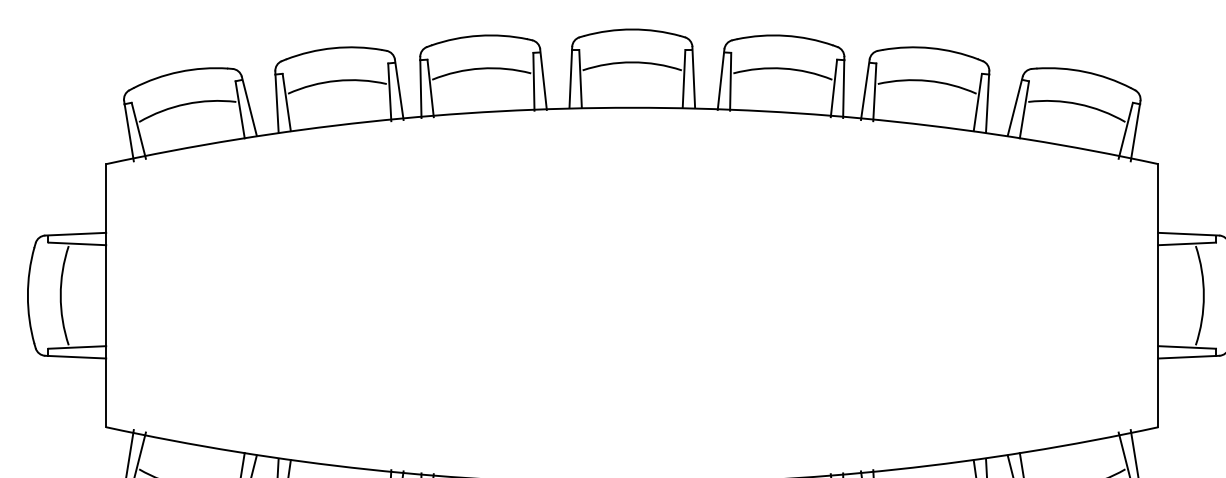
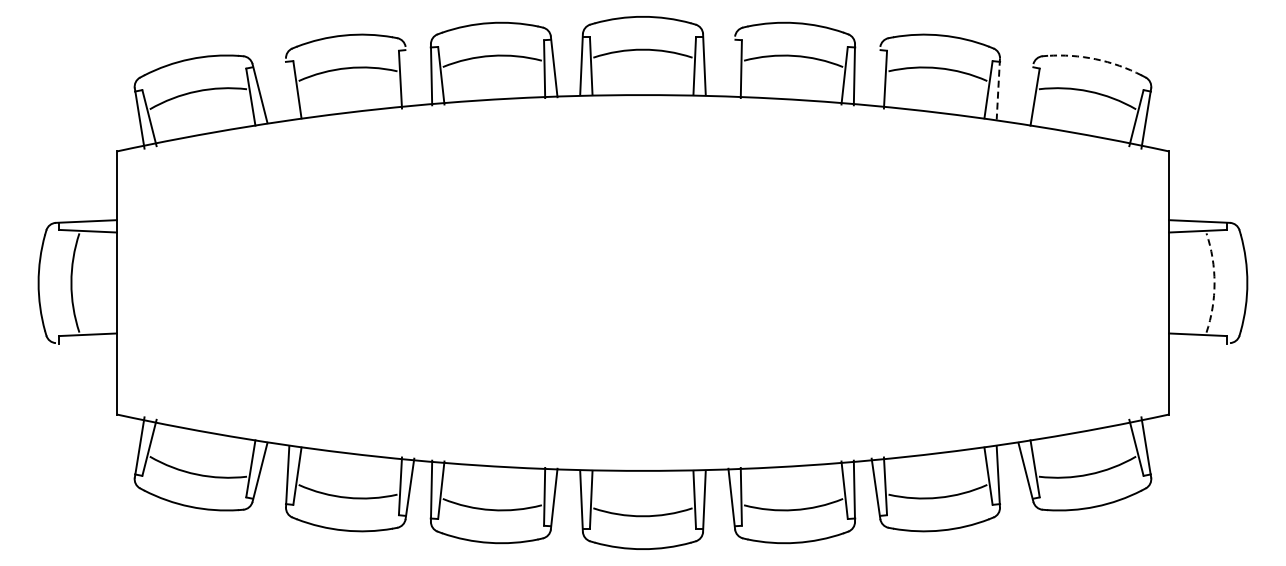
arc: (1084, 72) -> (1095, 59), solid -> dashed
line: (720, 79) -> (731, 66), removed
line: (398, 89) -> (409, 76), removed
line: (864, 89) -> (875, 76), removed
line: (276, 101) -> (287, 88), removed
line: (987, 102) -> (998, 89), solid -> dashed
line: (1014, 106) -> (1025, 93), removed
arc: (1203, 296) -> (1214, 283), solid -> dashed
line: (74, 357) -> (85, 344), removed
line: (1188, 357) -> (1199, 344), removed

